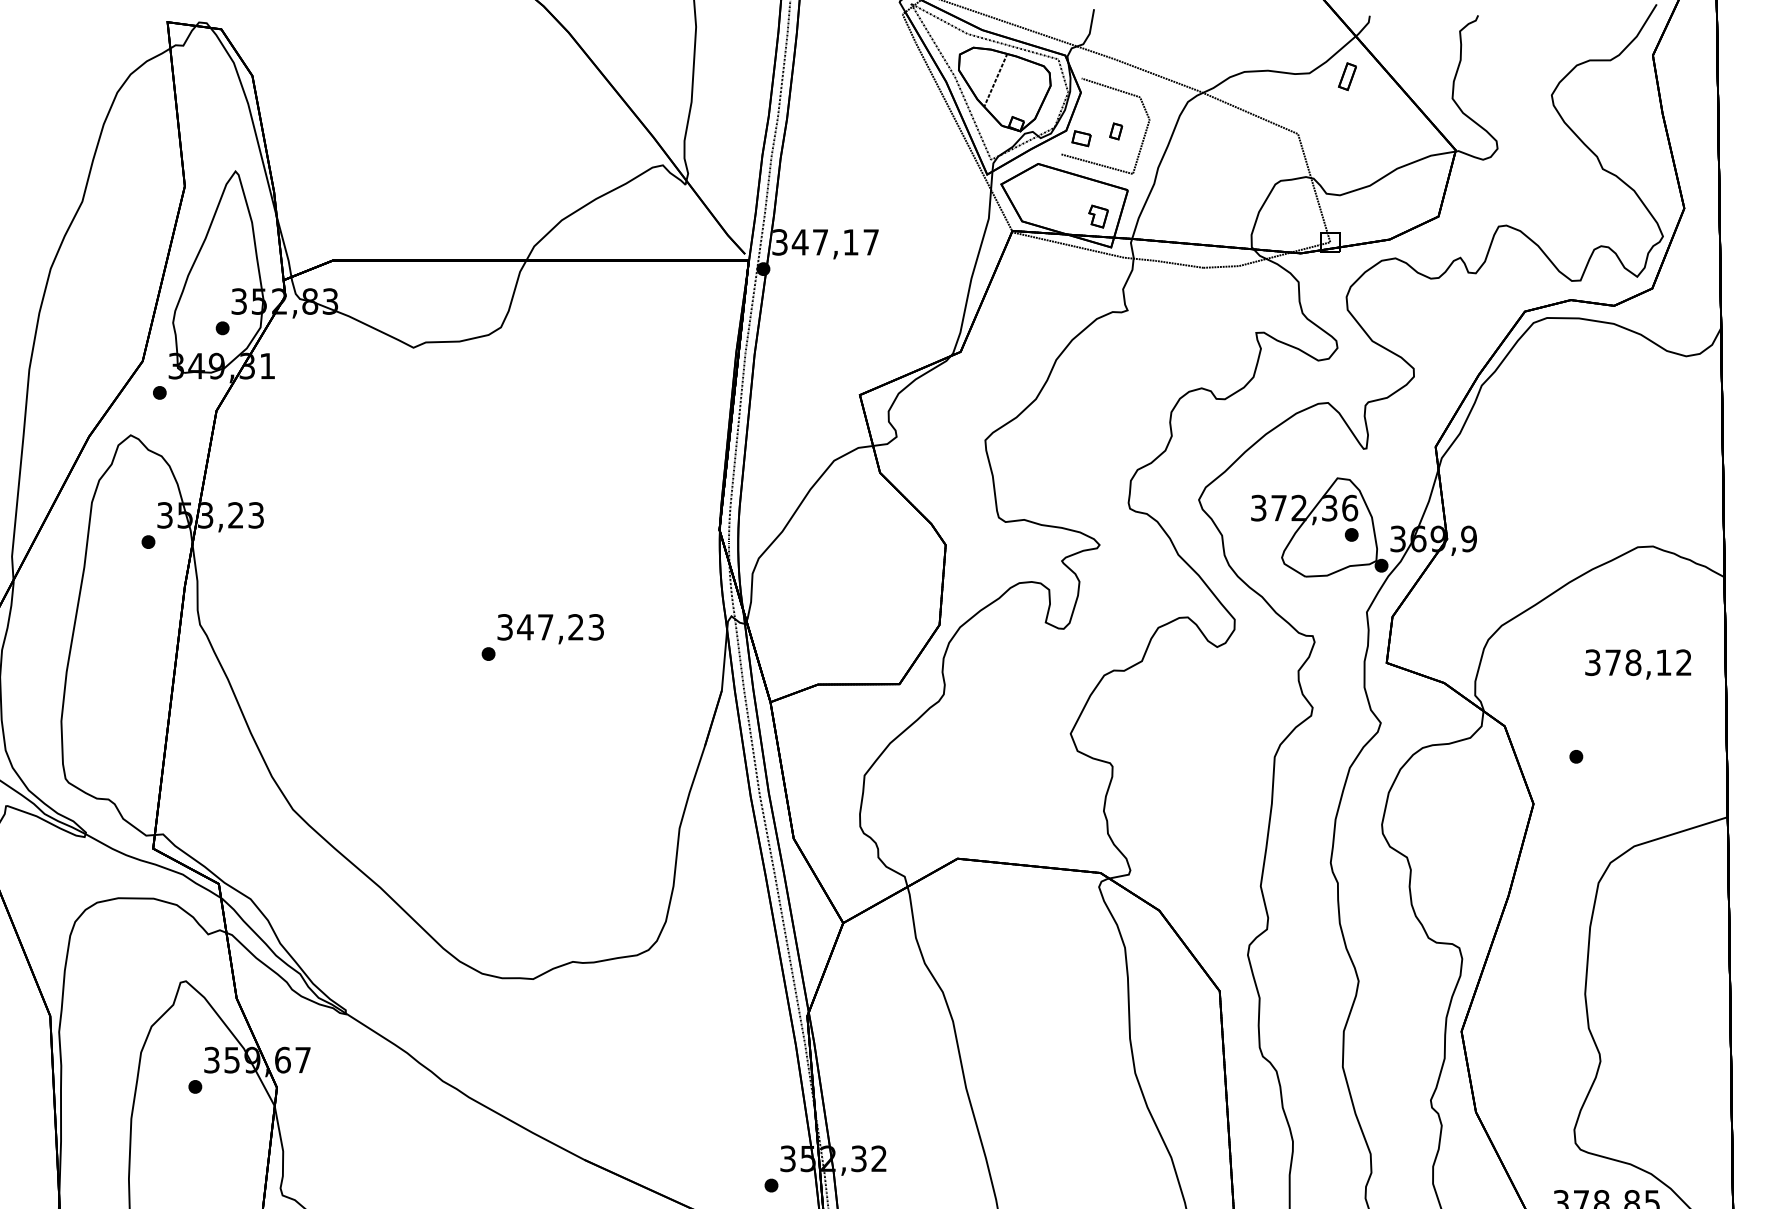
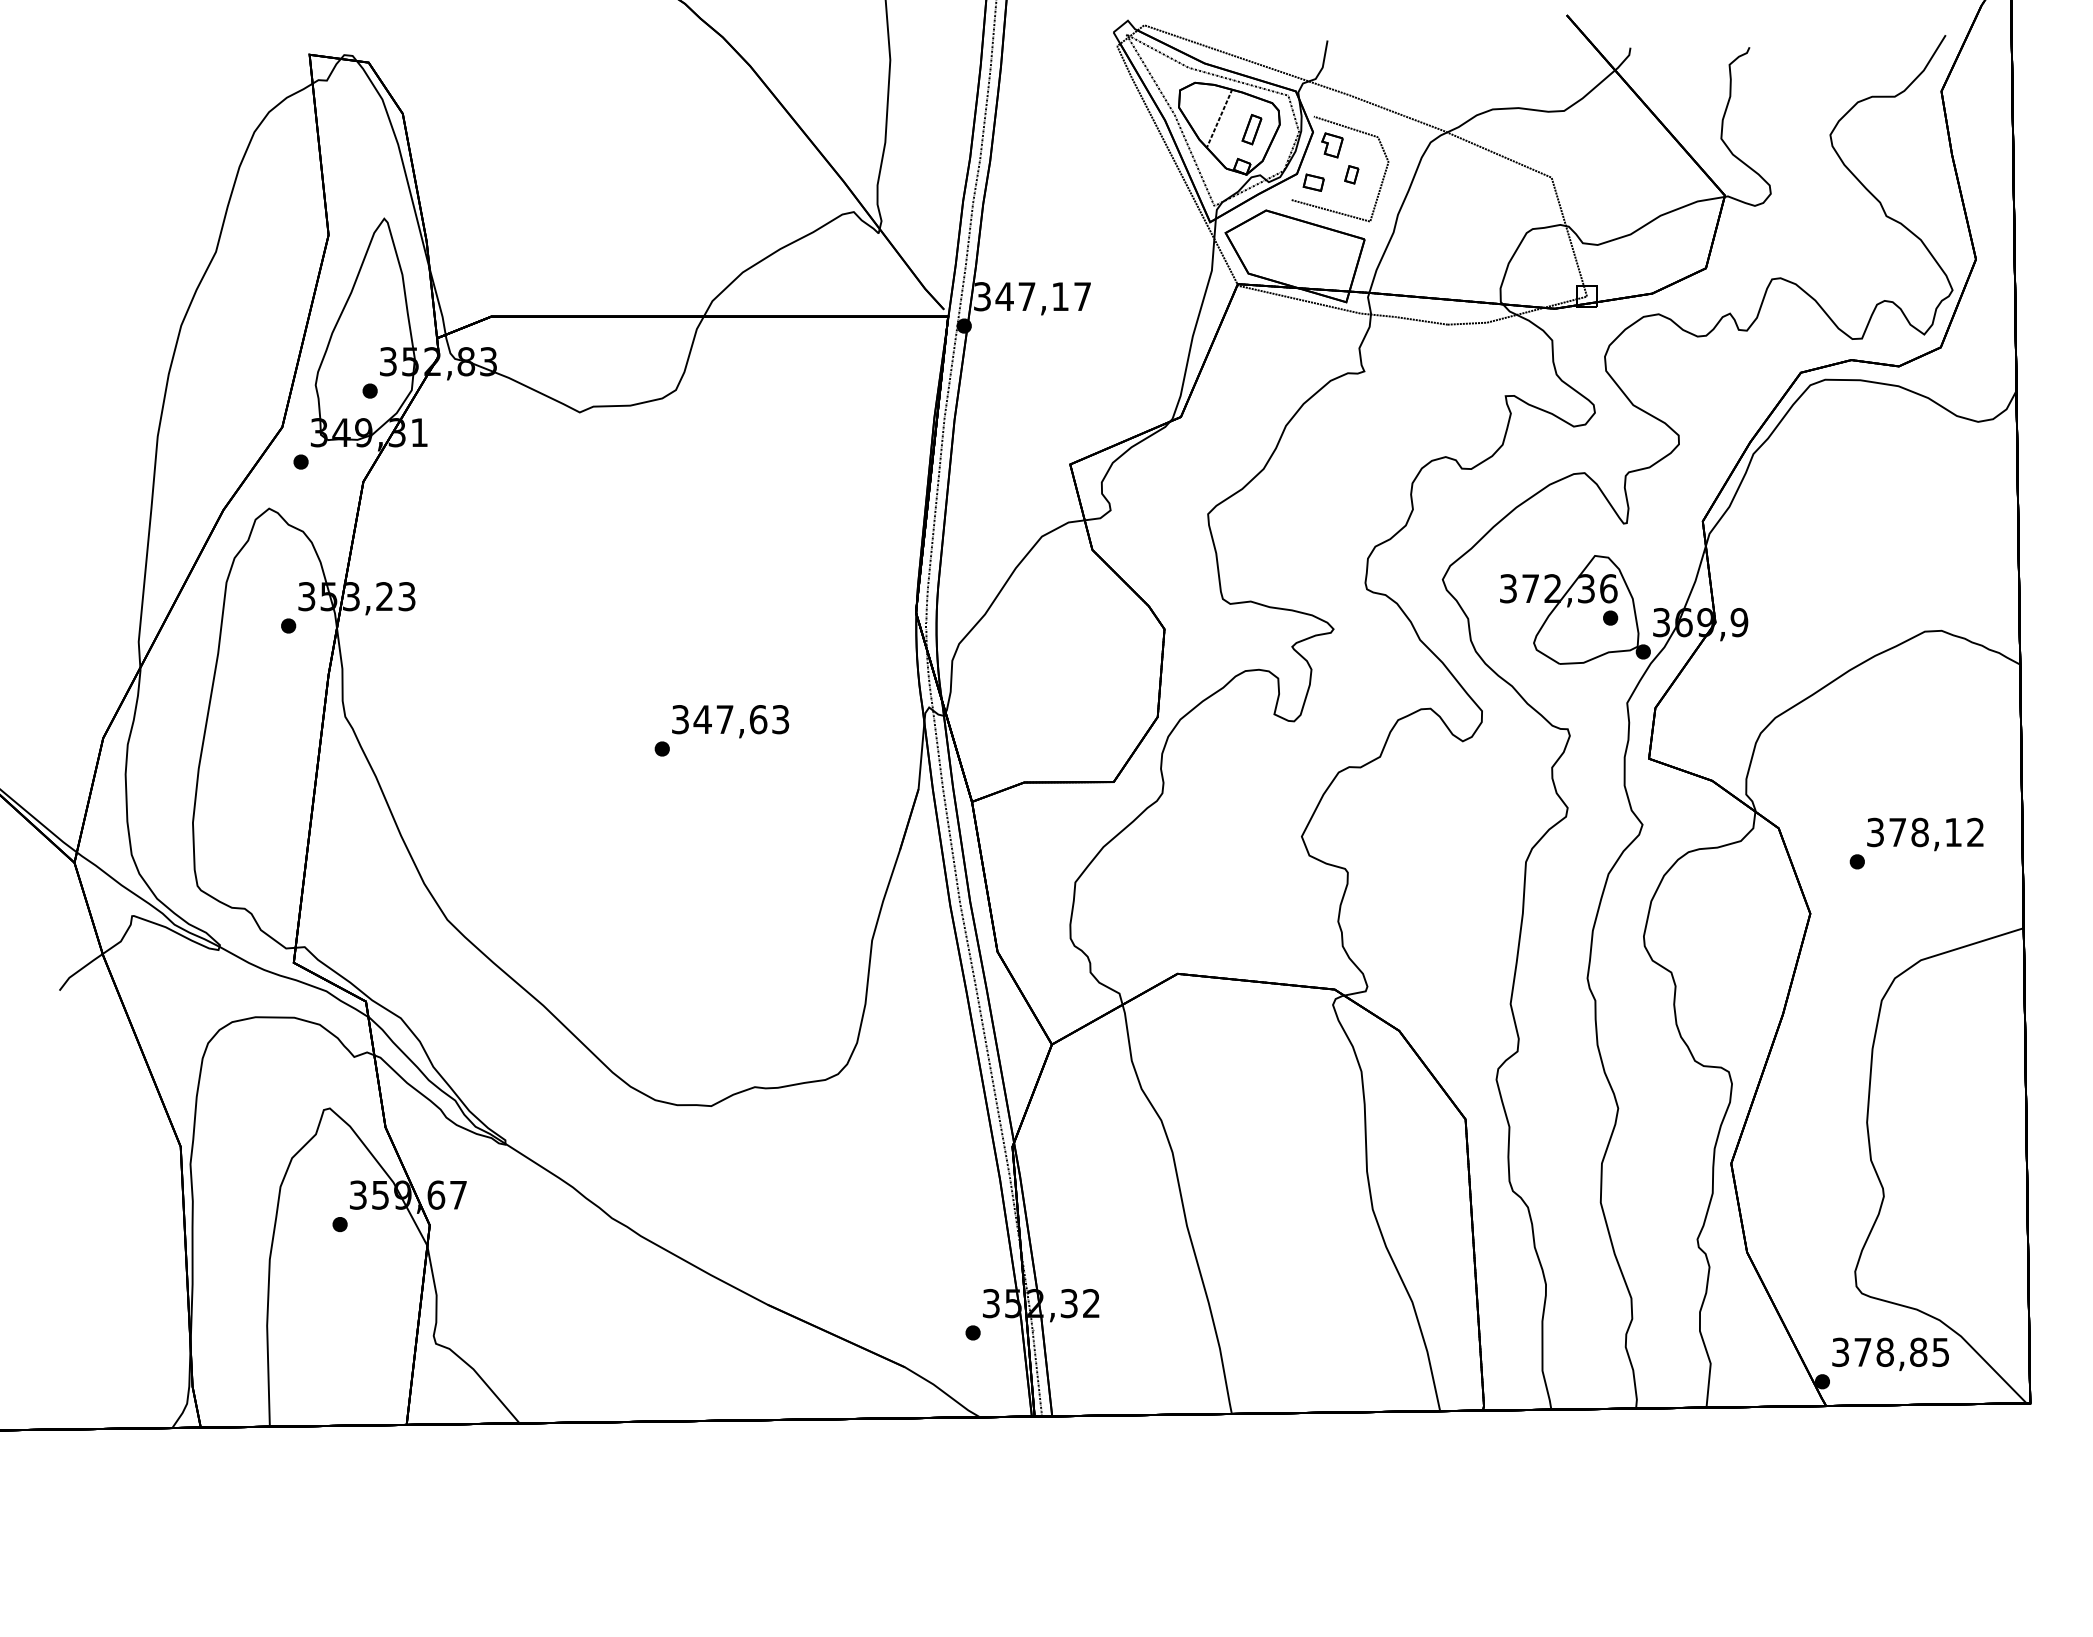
part: (1347, 76) -> (1251, 129), moved
part: (1098, 216) -> (1332, 145), moved
text: (576, 627) -> (758, 719), 347,23 -> 347,63
text: (1638, 664) -> (1925, 834), moved

